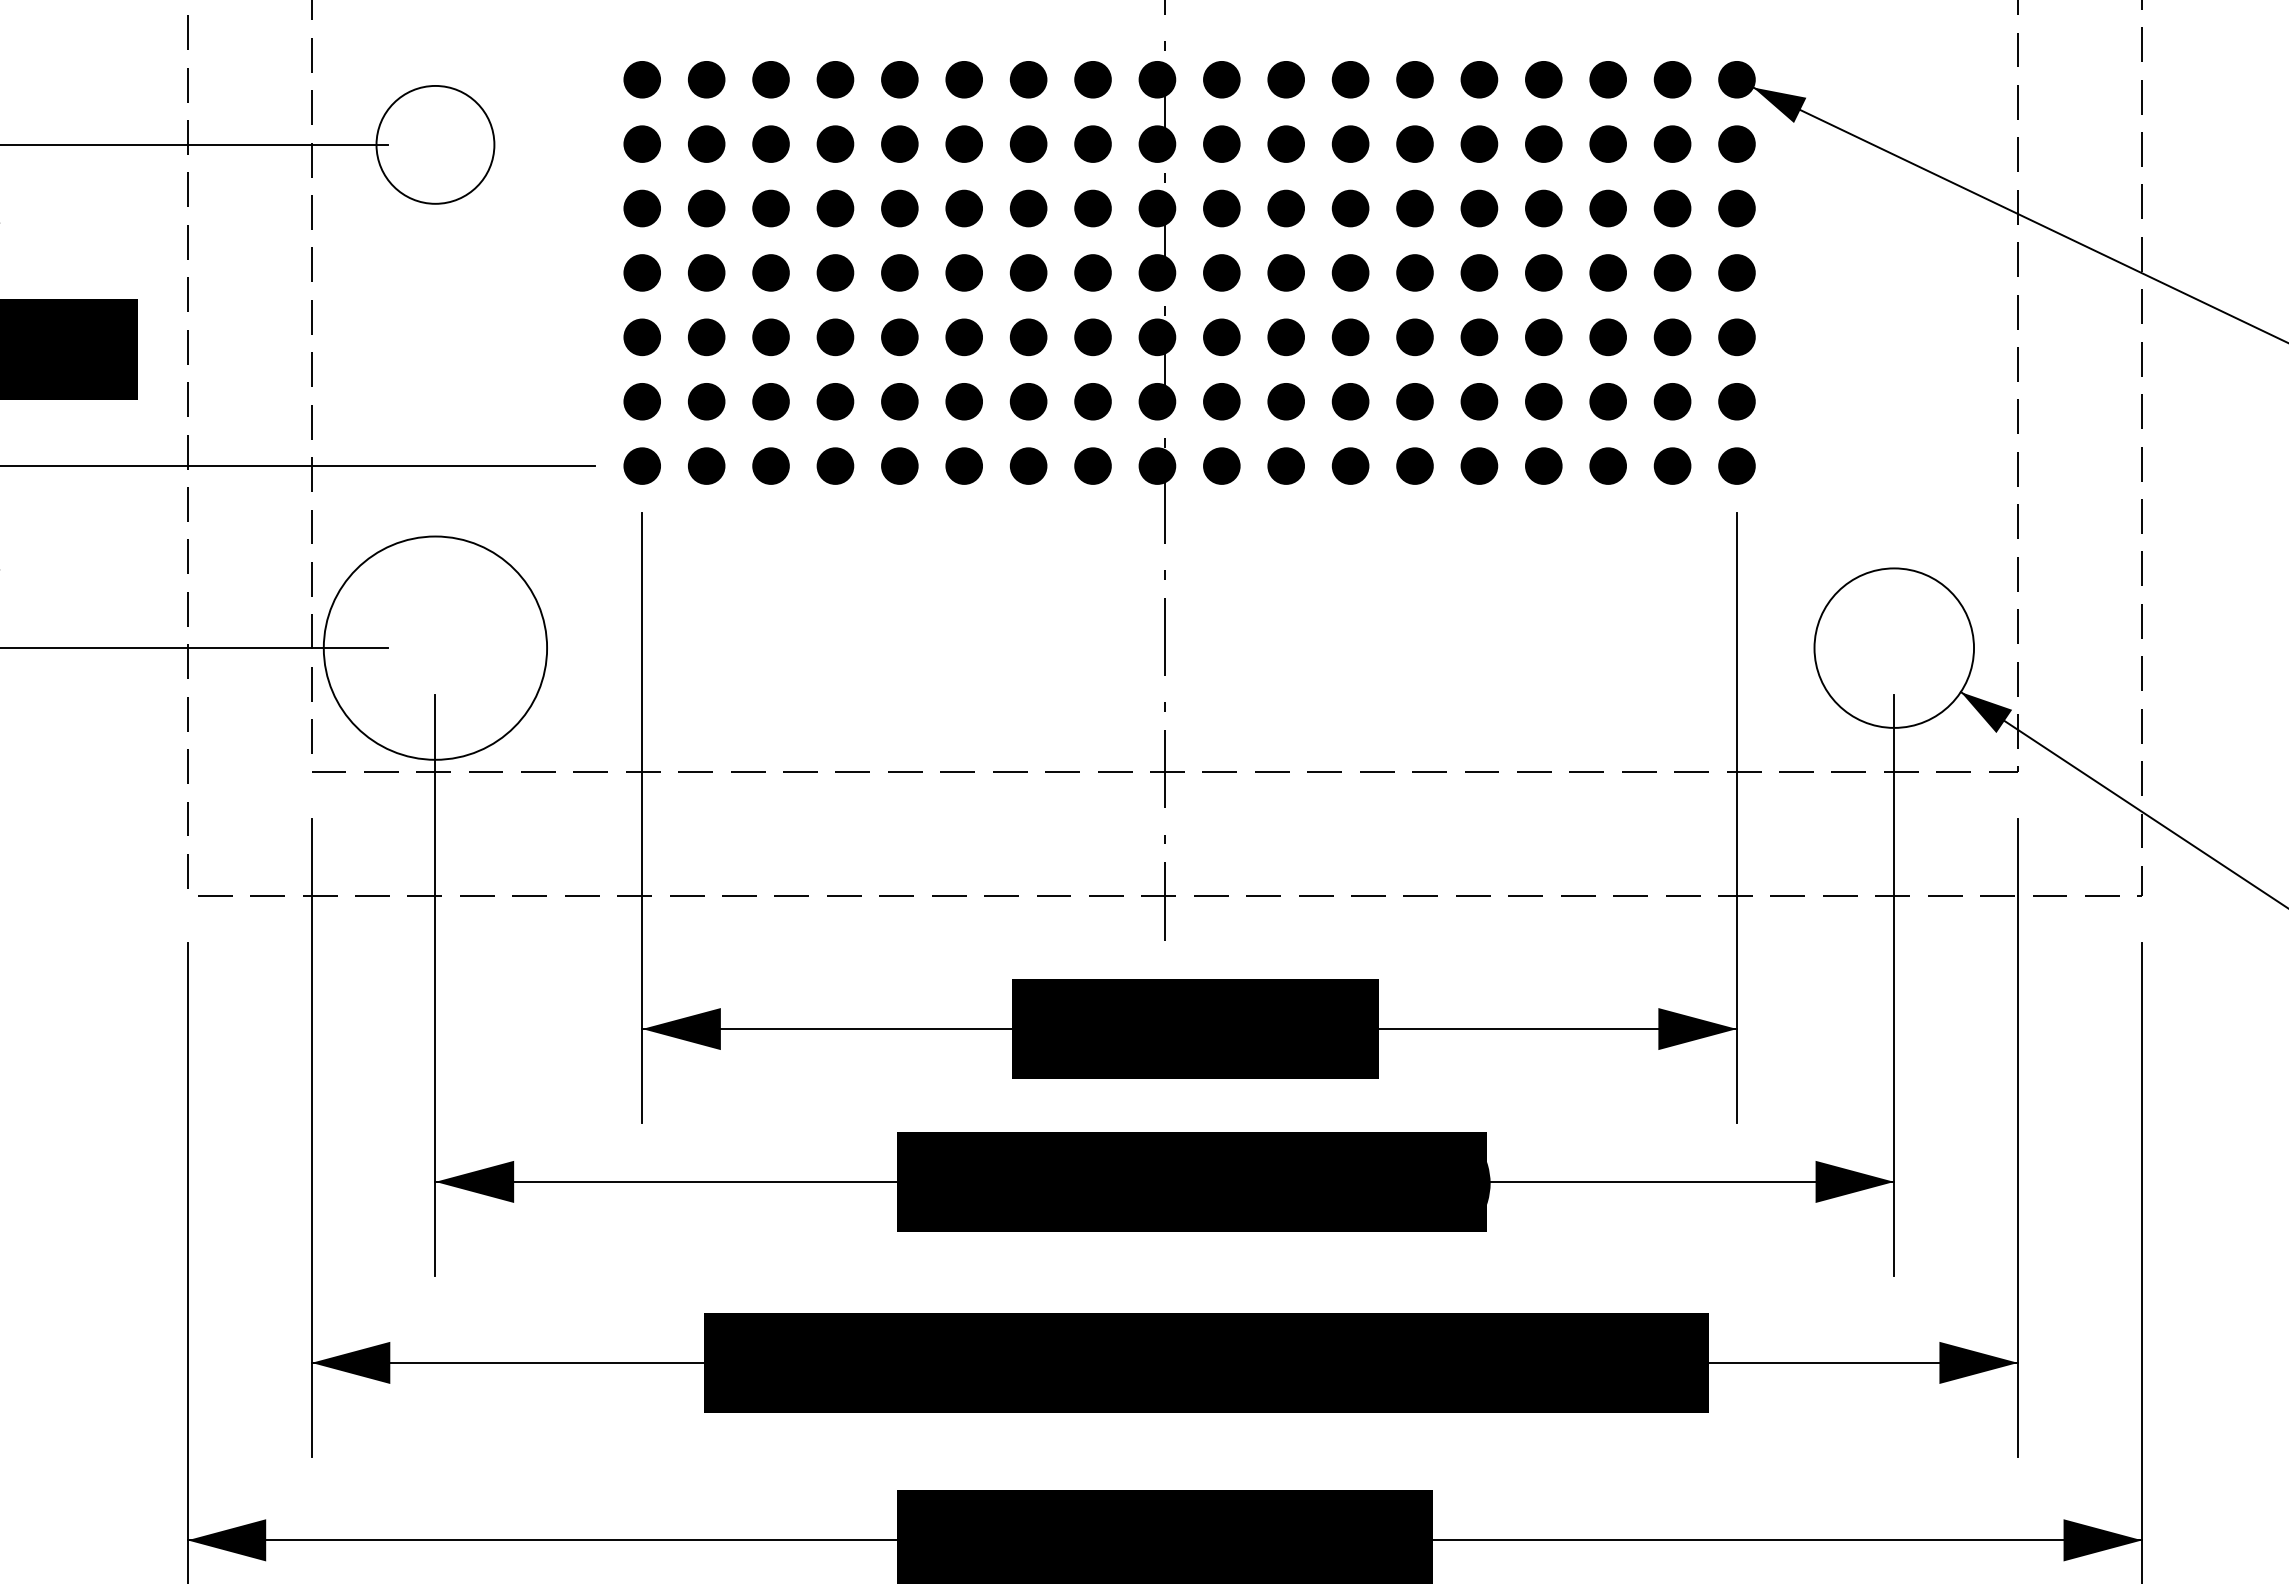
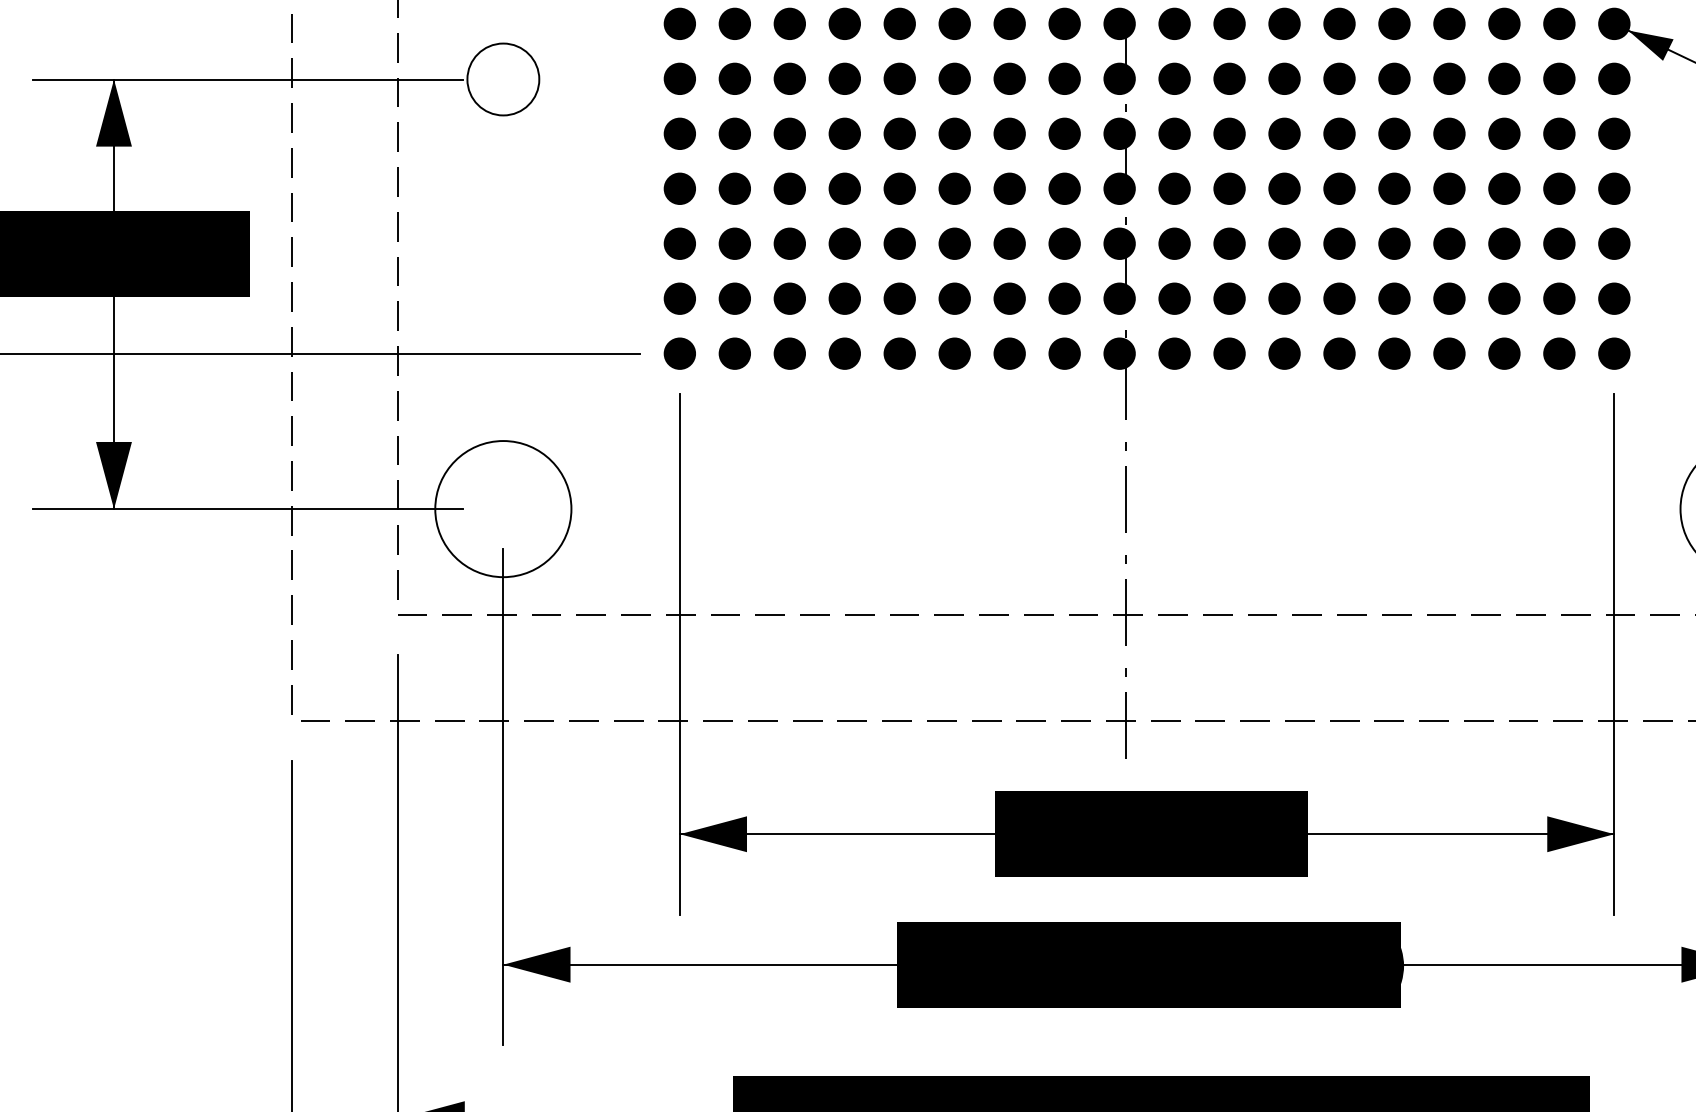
circle: (435, 144) -> (503, 79), size x0.71
circle: (435, 647) -> (503, 508), size x0.71

